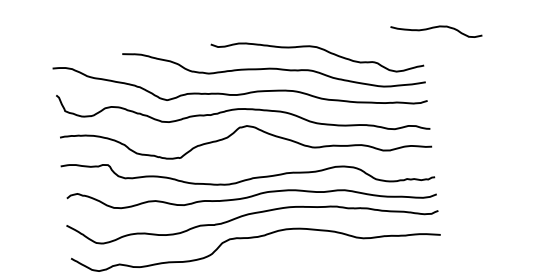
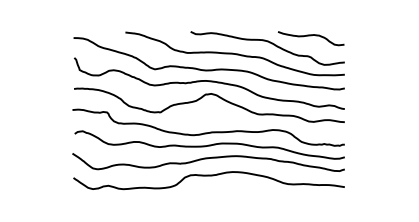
curve: (436, 28) -> (311, 36), moved

